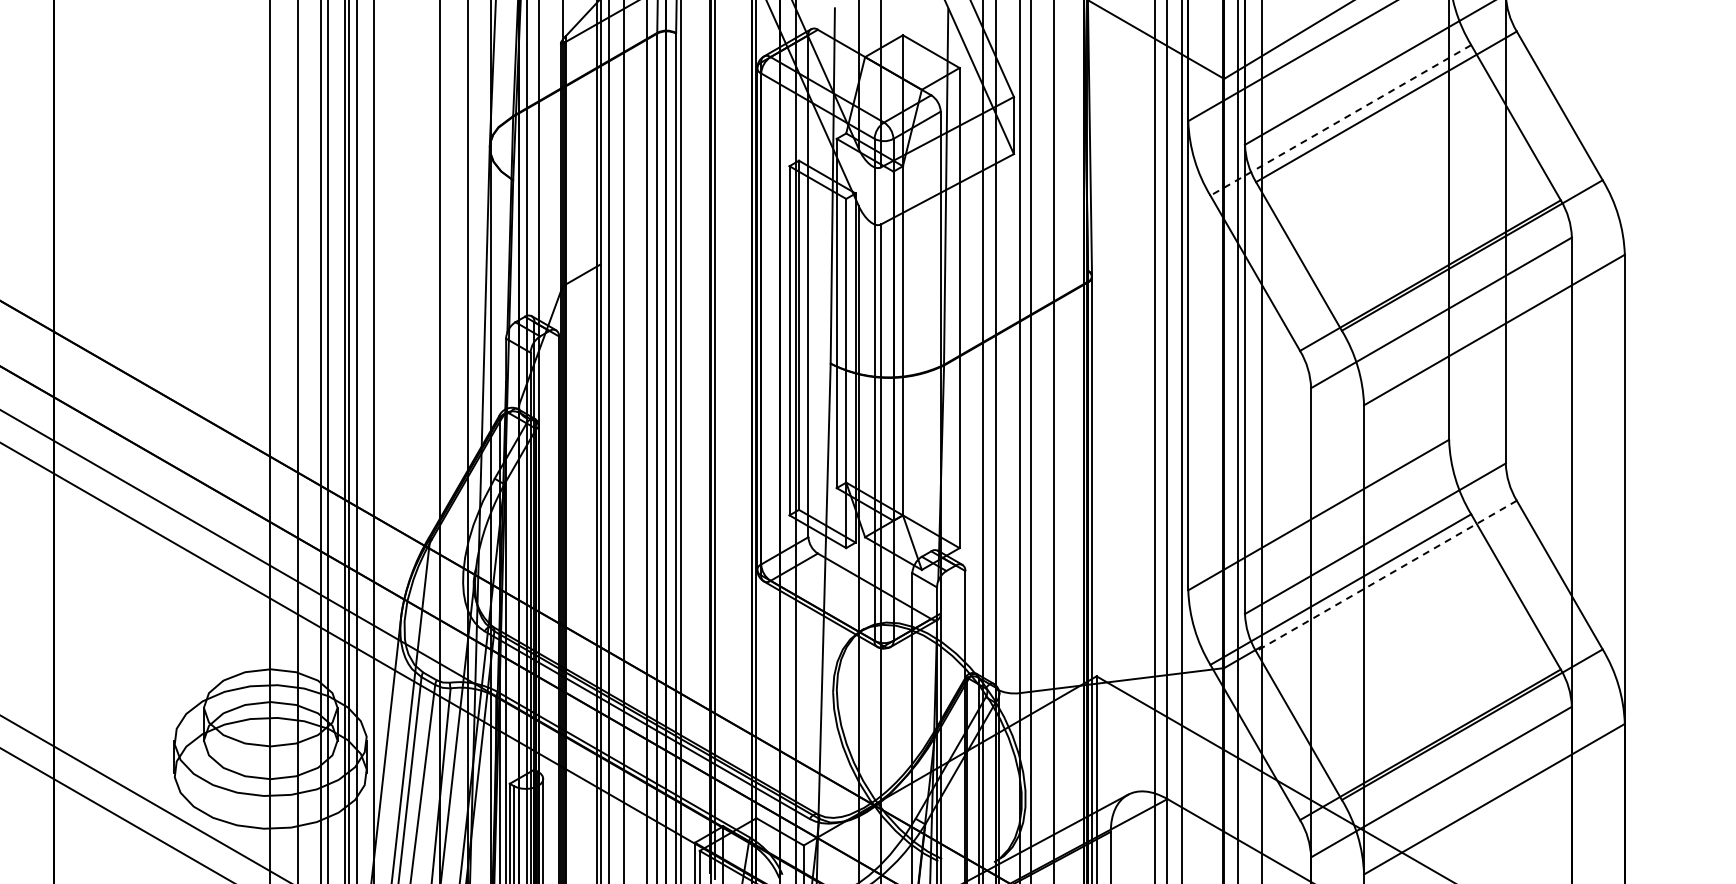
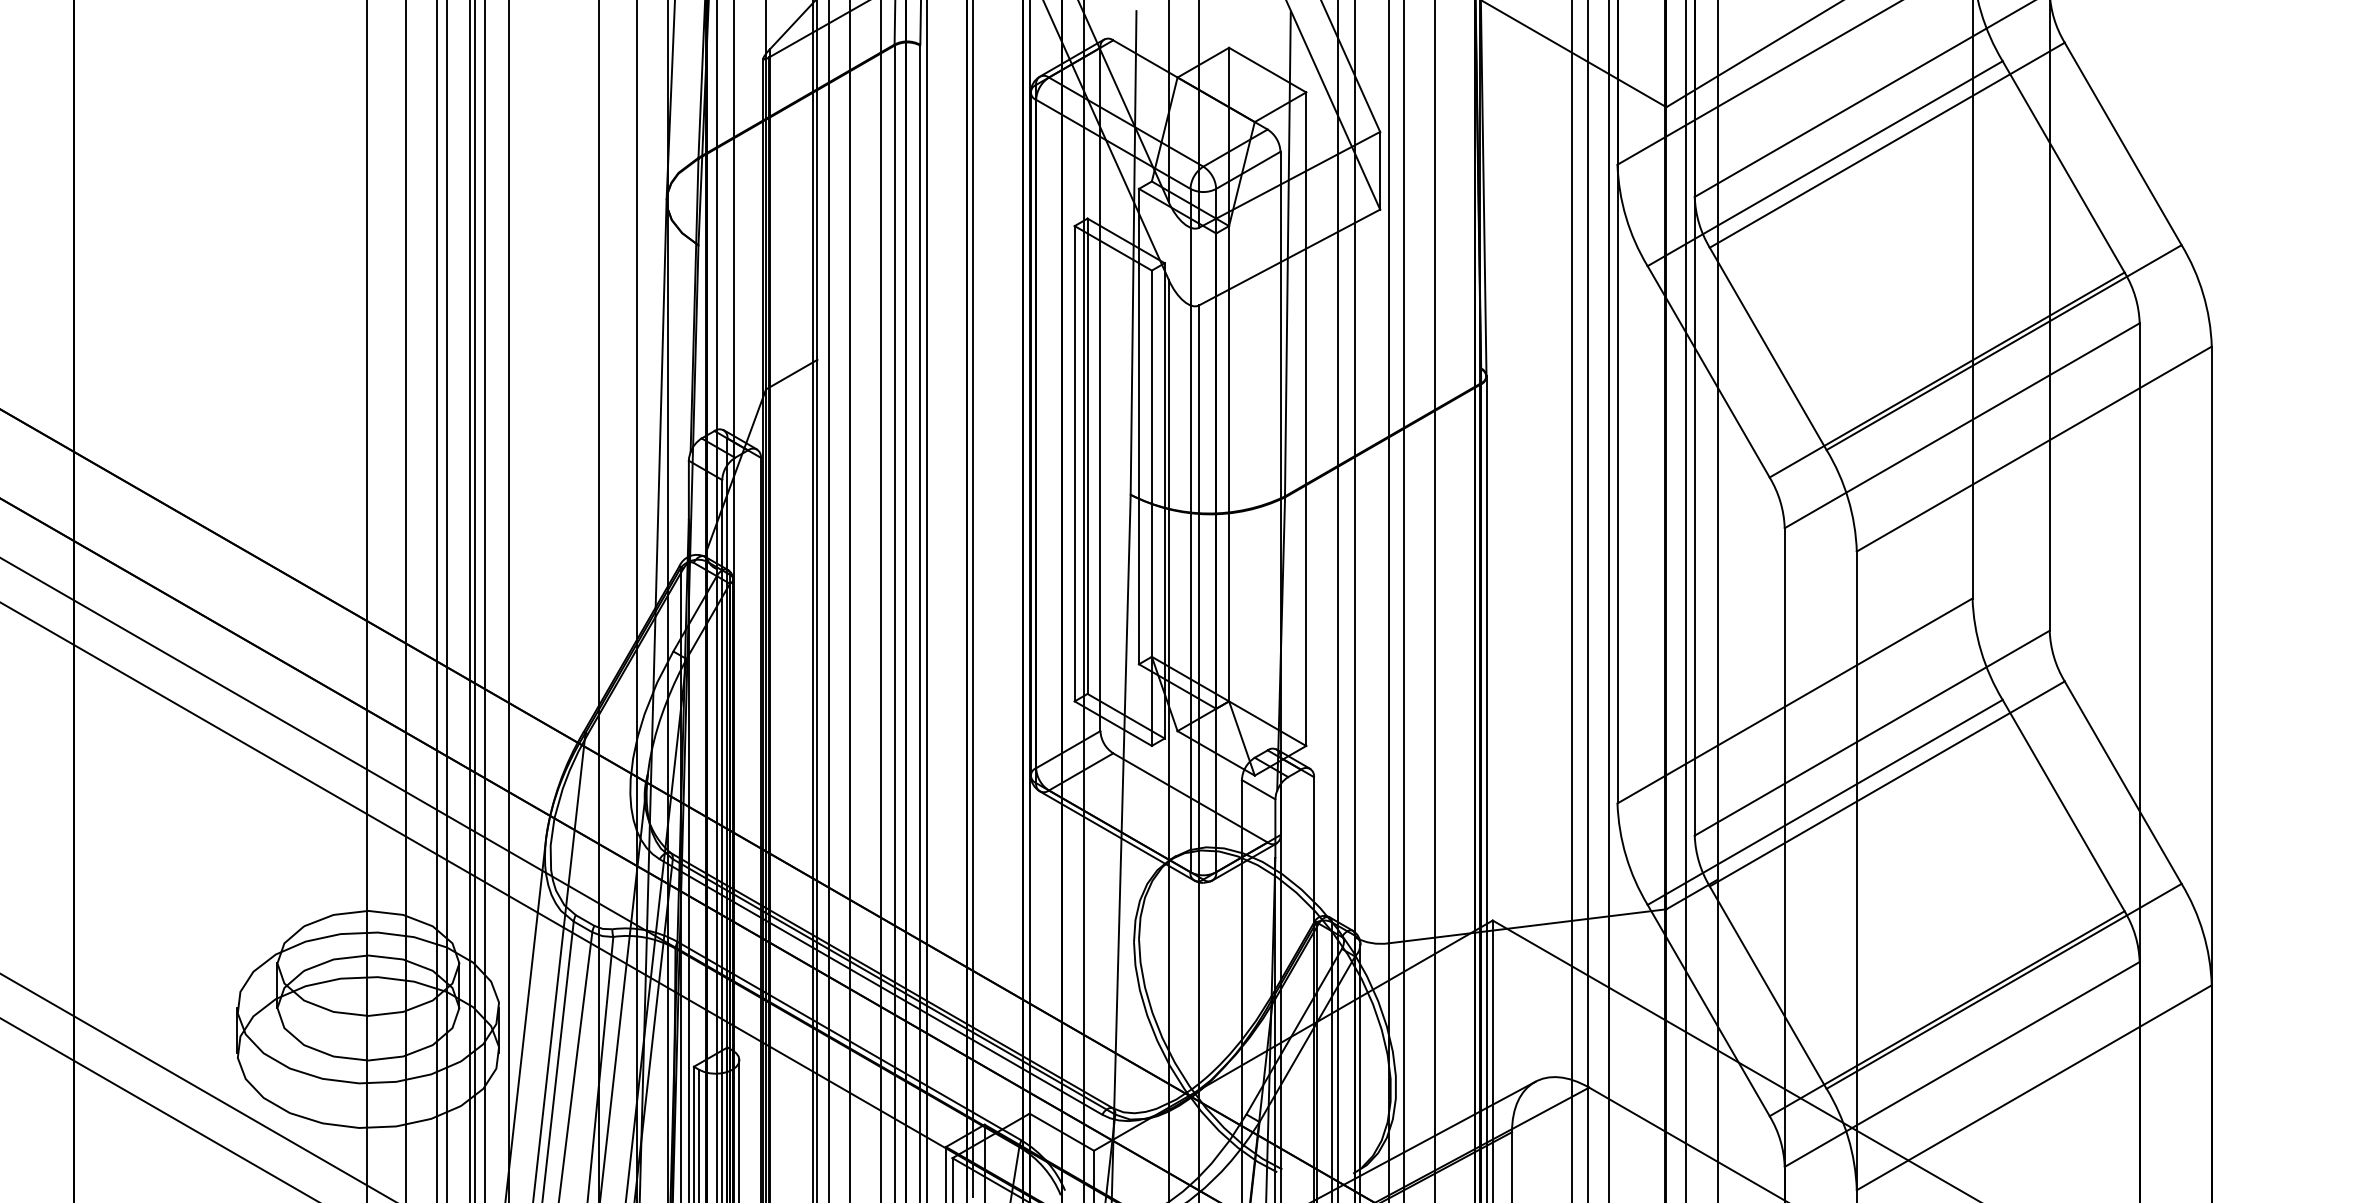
line: (1340, 120) -> (1824, 163), dashed -> solid
line: (1386, 576) -> (1887, 784), dashed -> solid

